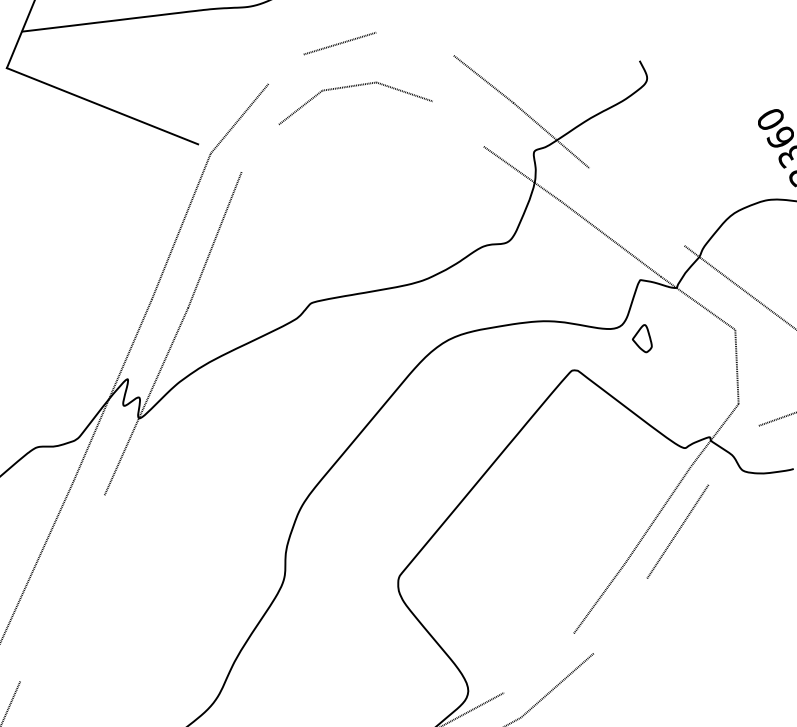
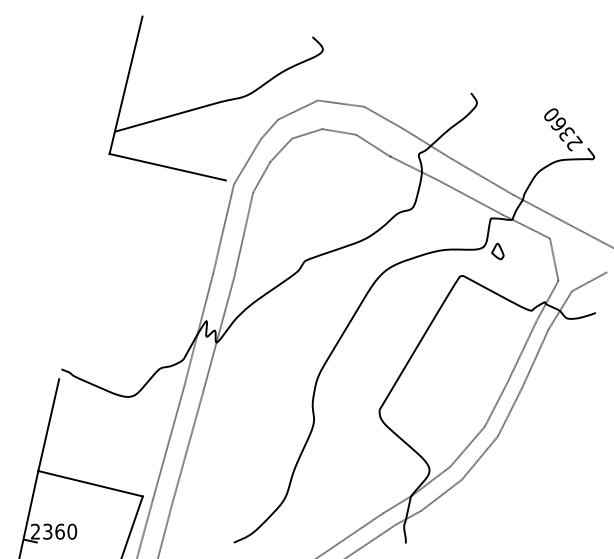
line: (414, 43) -> (340, 103), added
line: (286, 69) -> (269, 129), added
line: (457, 123) -> (372, 145), added
line: (259, 147) -> (261, 176), added
line: (636, 206) -> (482, 176), added
line: (734, 455) -> (560, 310), added
line: (61, 587) -> (187, 446), added
line: (619, 615) -> (509, 412), added
line: (539, 662) -> (467, 446), added

